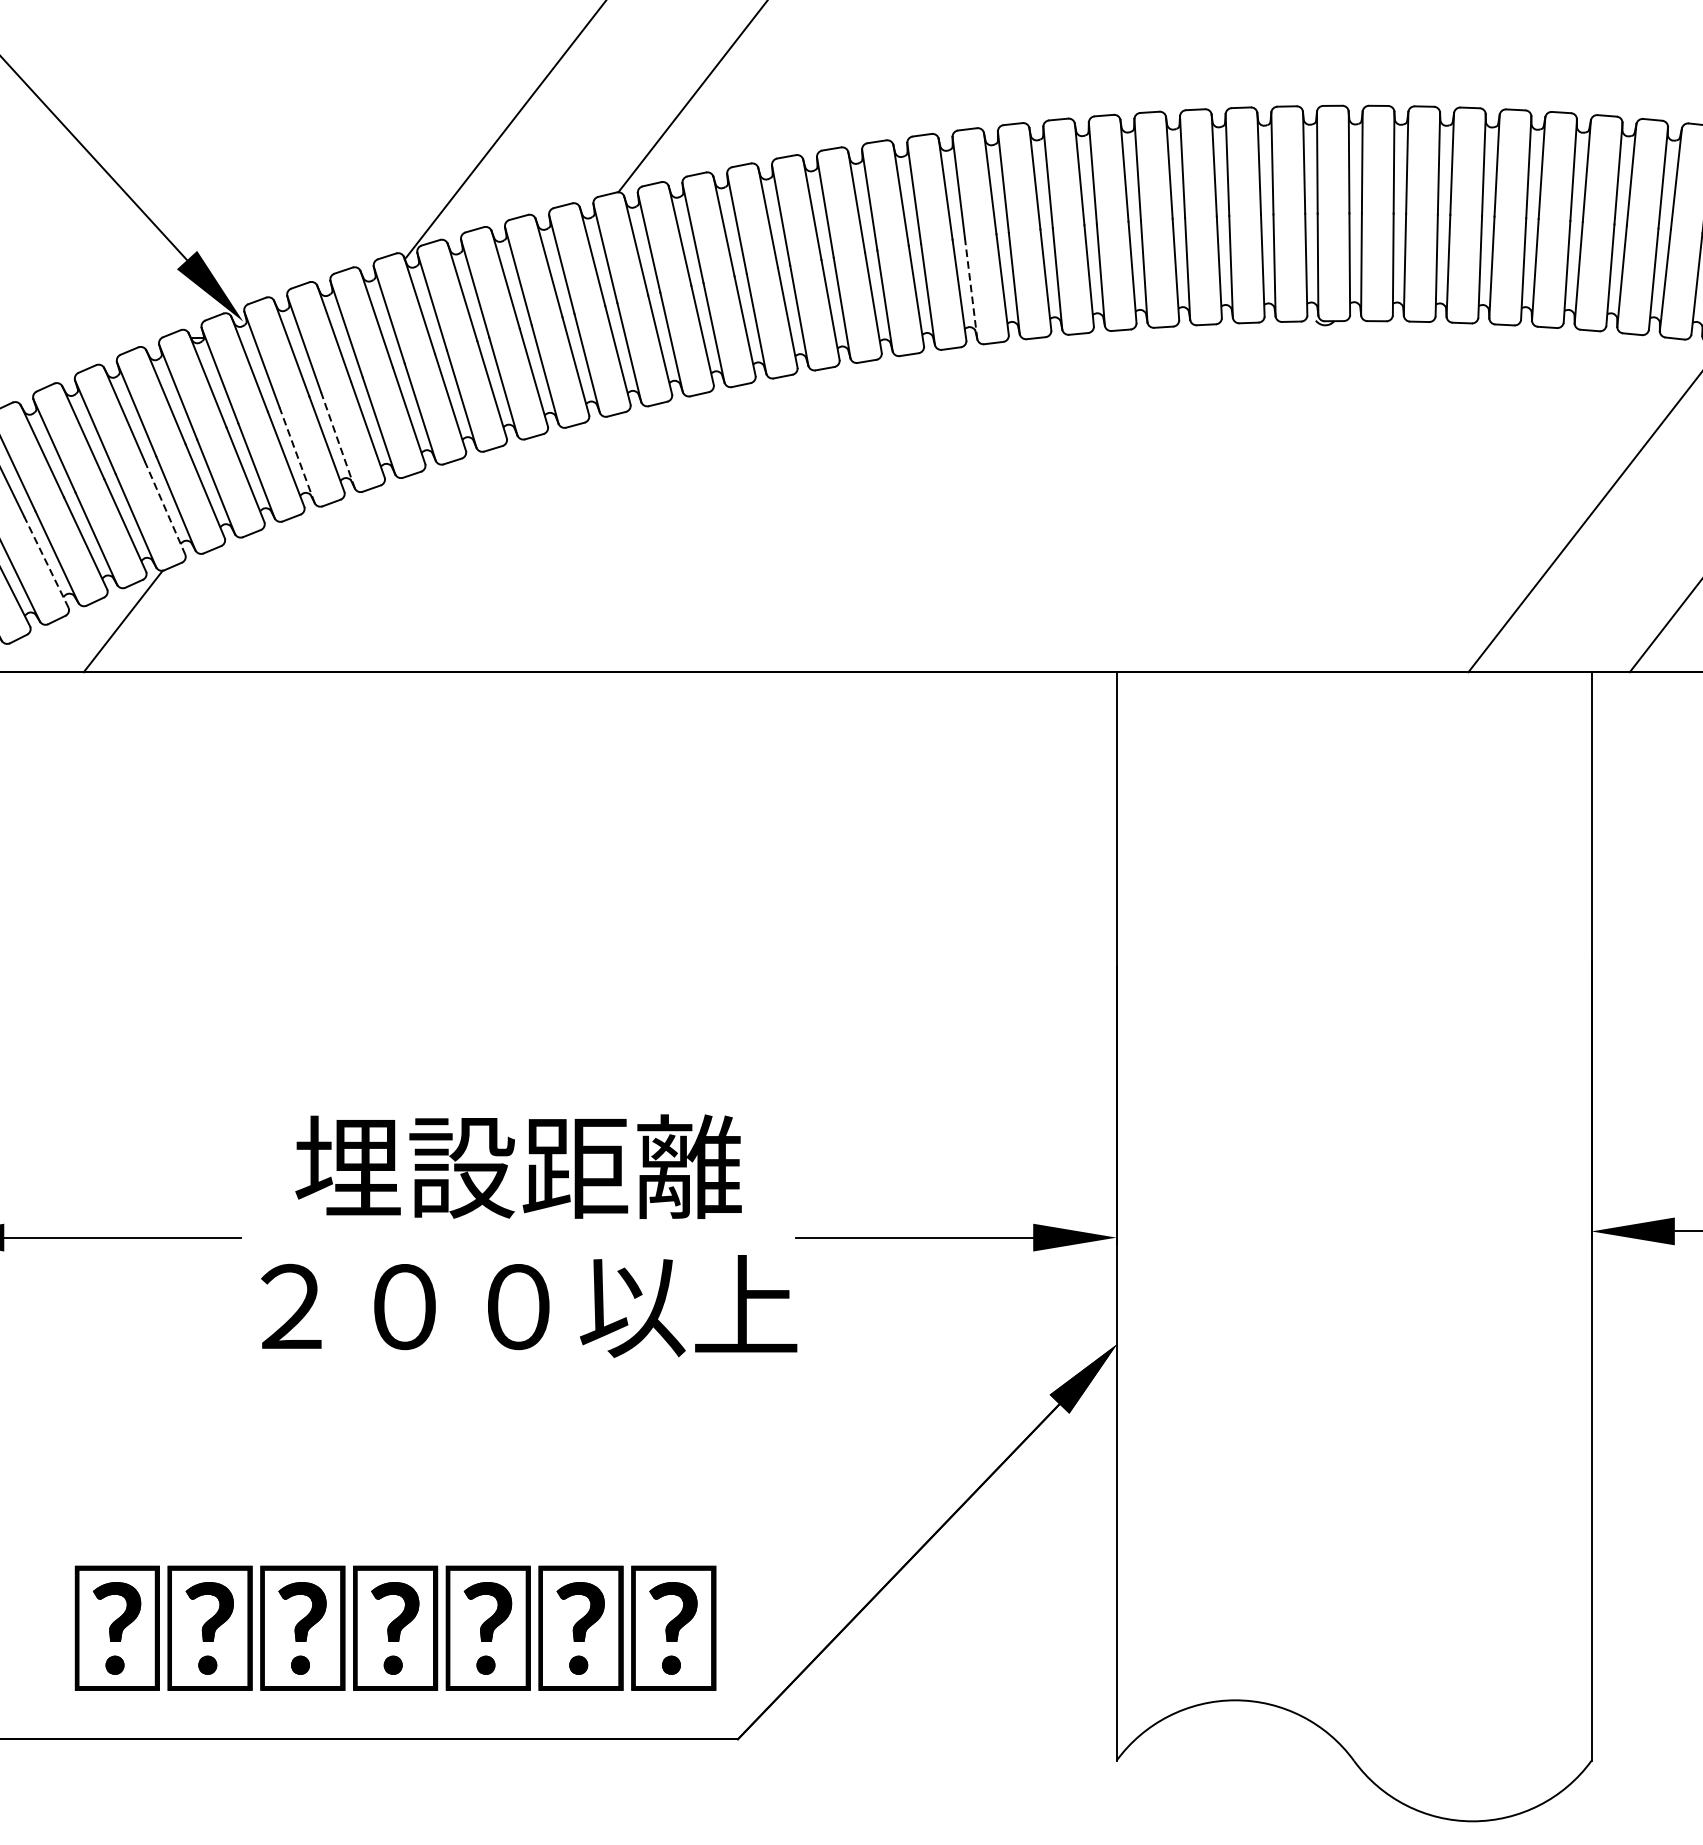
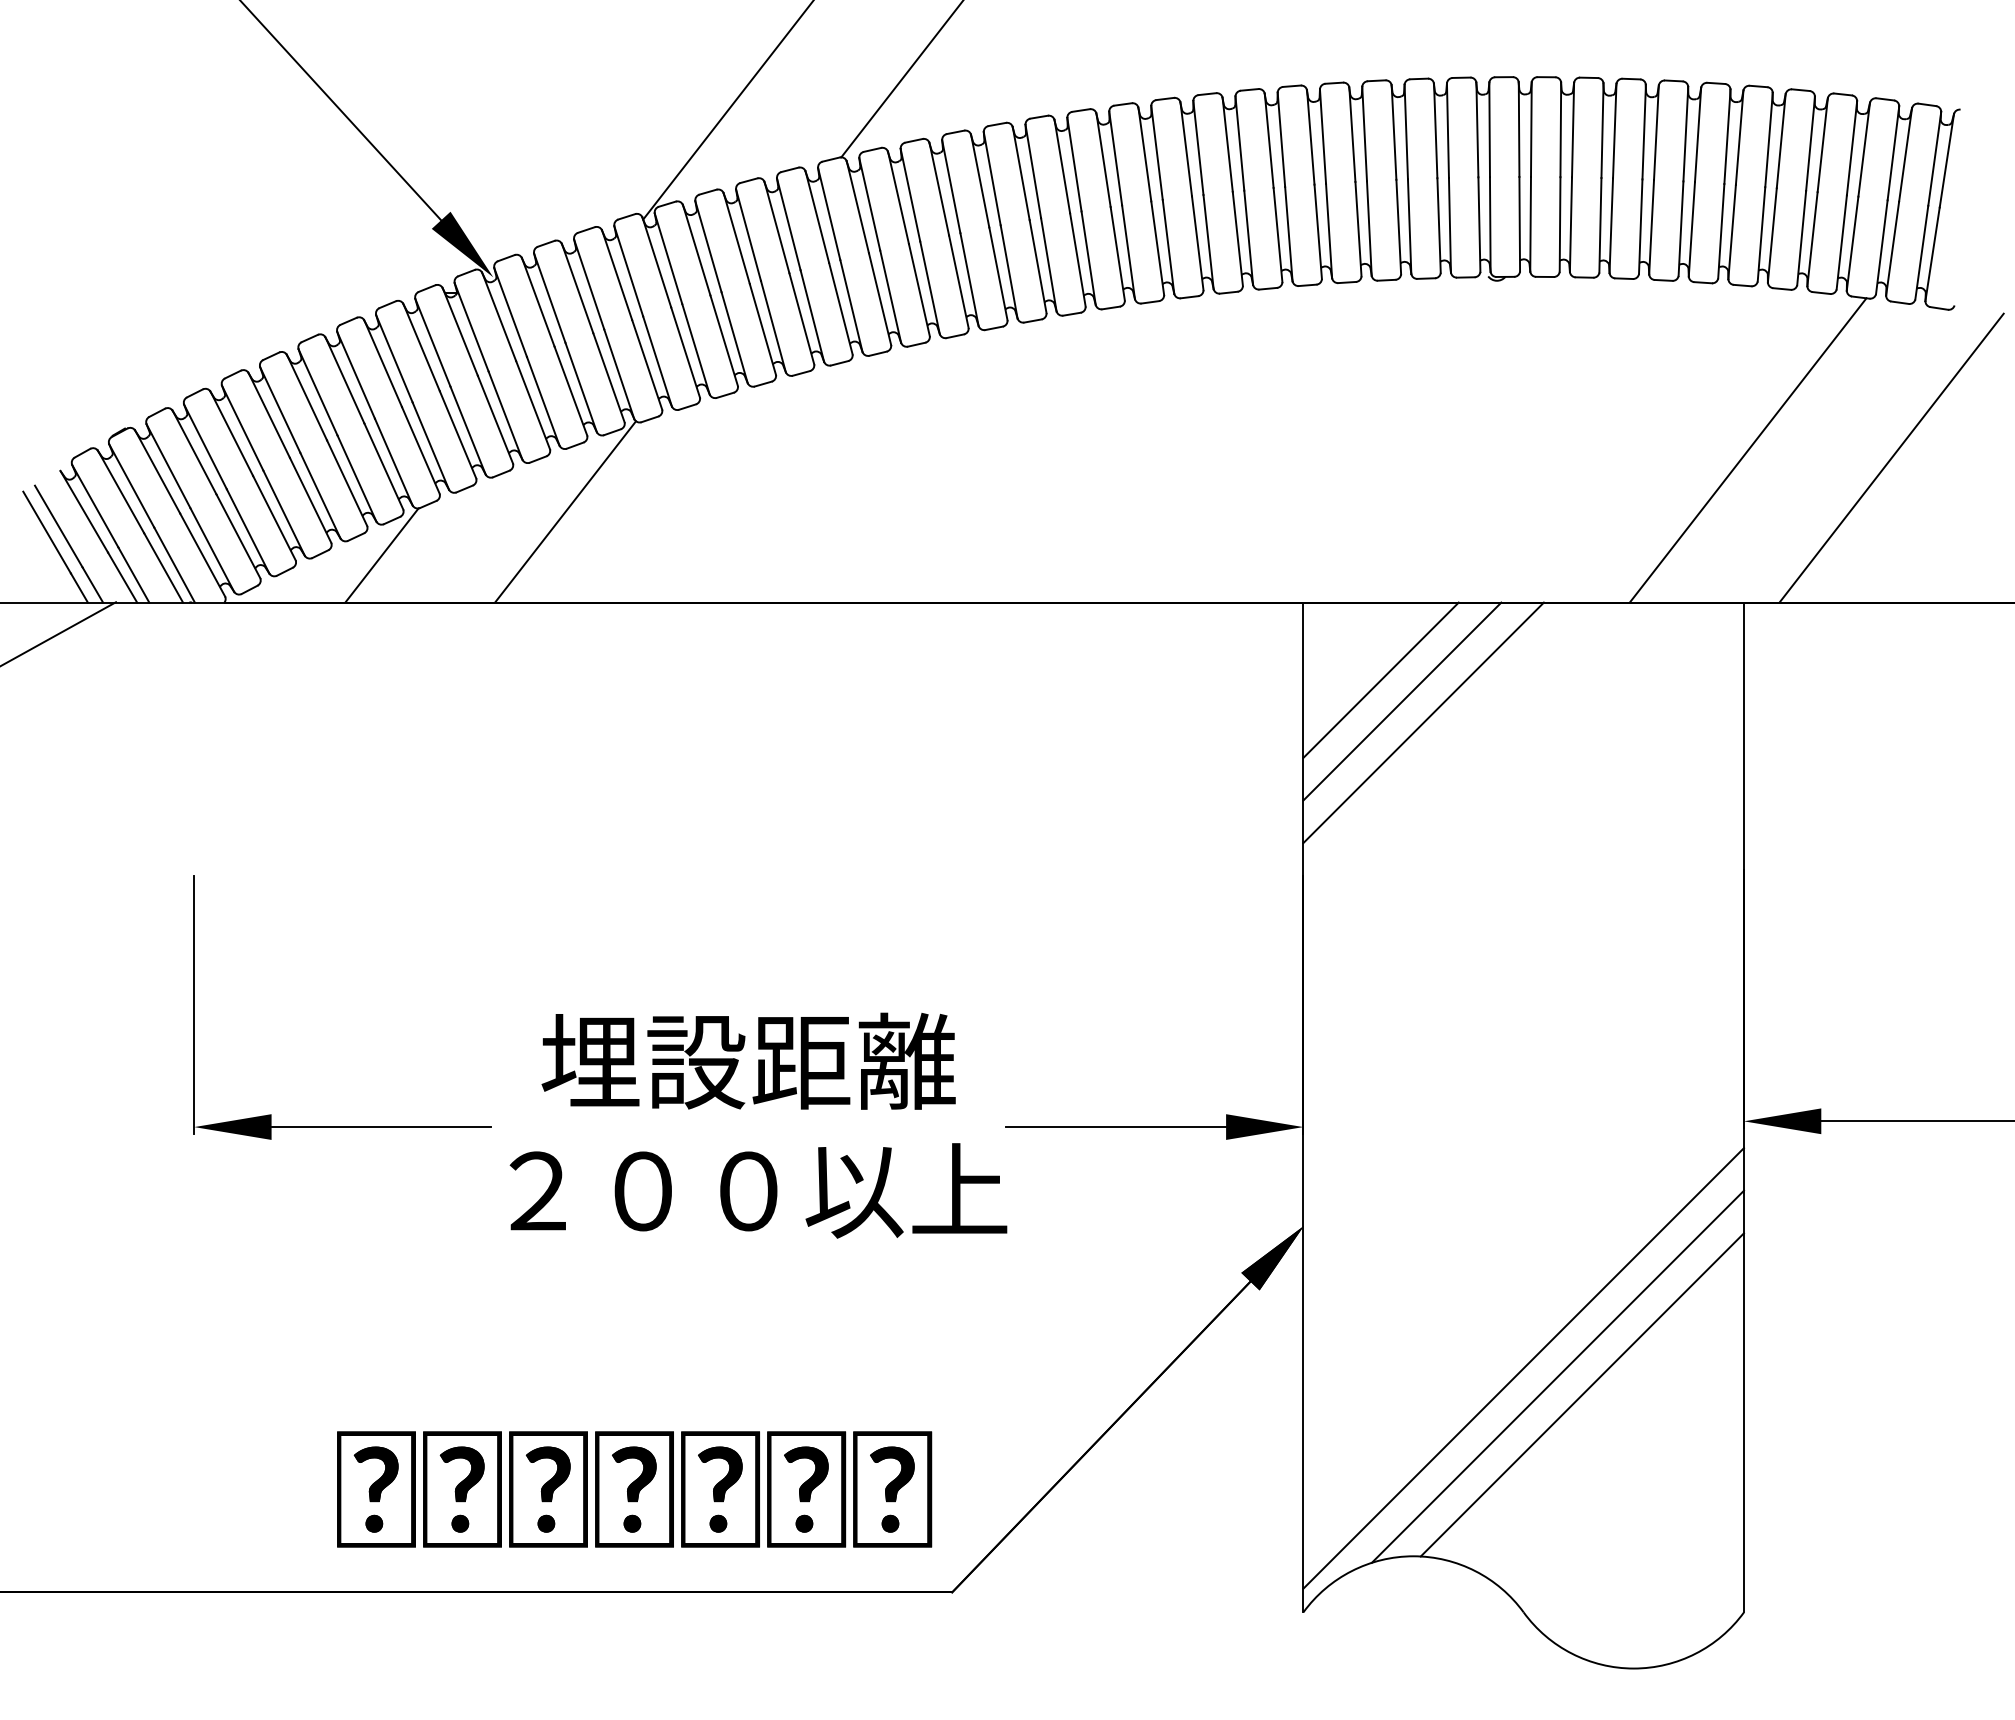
line: (971, 288) -> (1168, 246), dashed -> solid
line: (338, 440) -> (581, 387), dashed -> solid
line: (297, 454) -> (543, 400), dashed -> solid
line: (164, 507) -> (420, 449), dashed -> solid
line: (46, 562) -> (310, 500), dashed -> solid
line: (321, 574) -> (565, 511), added
line: (1199, 755) -> (1380, 679), added
line: (1223, 778) -> (1402, 701), added
line: (1246, 801) -> (1423, 722), added
line: (1353, 1497) -> (1523, 1368), added
line: (1390, 1506) -> (1557, 1376), added
line: (1416, 1525) -> (1581, 1394), added

